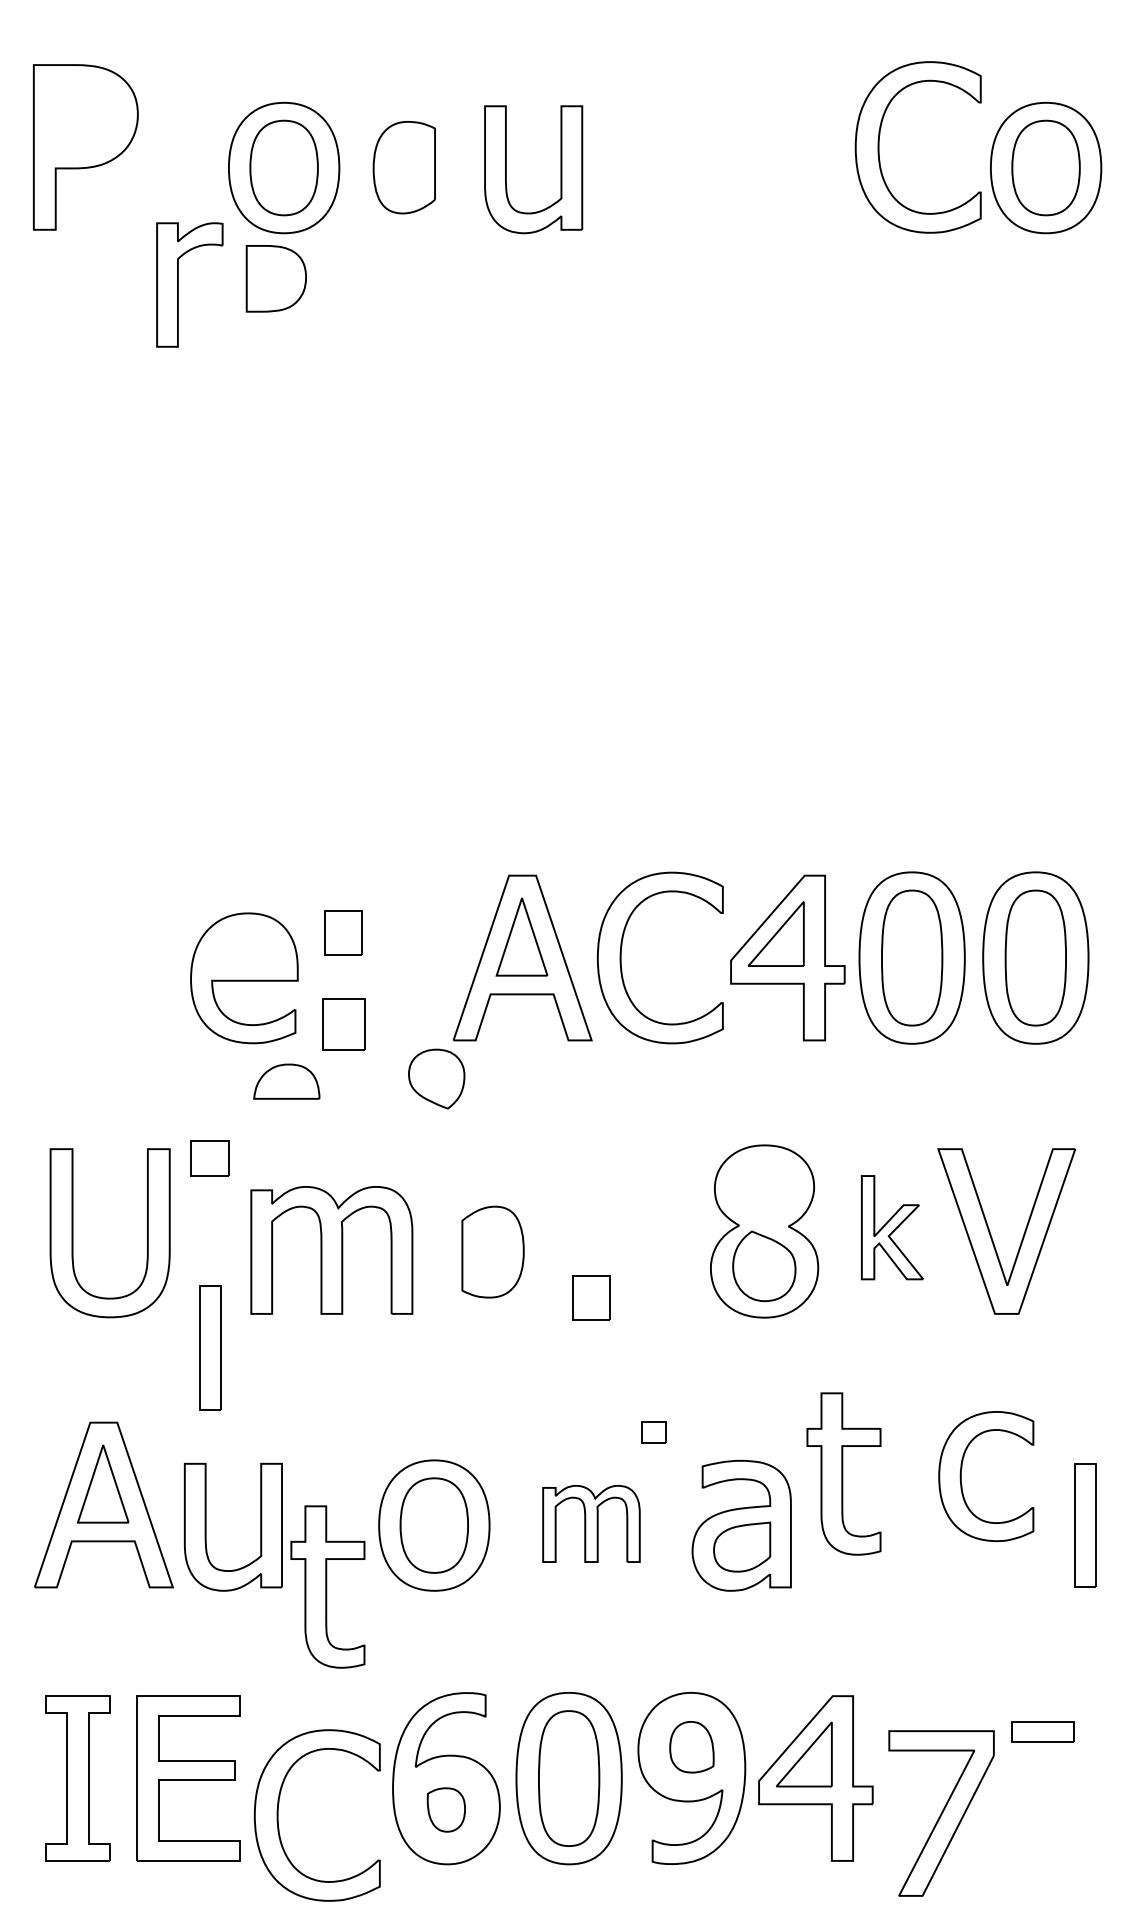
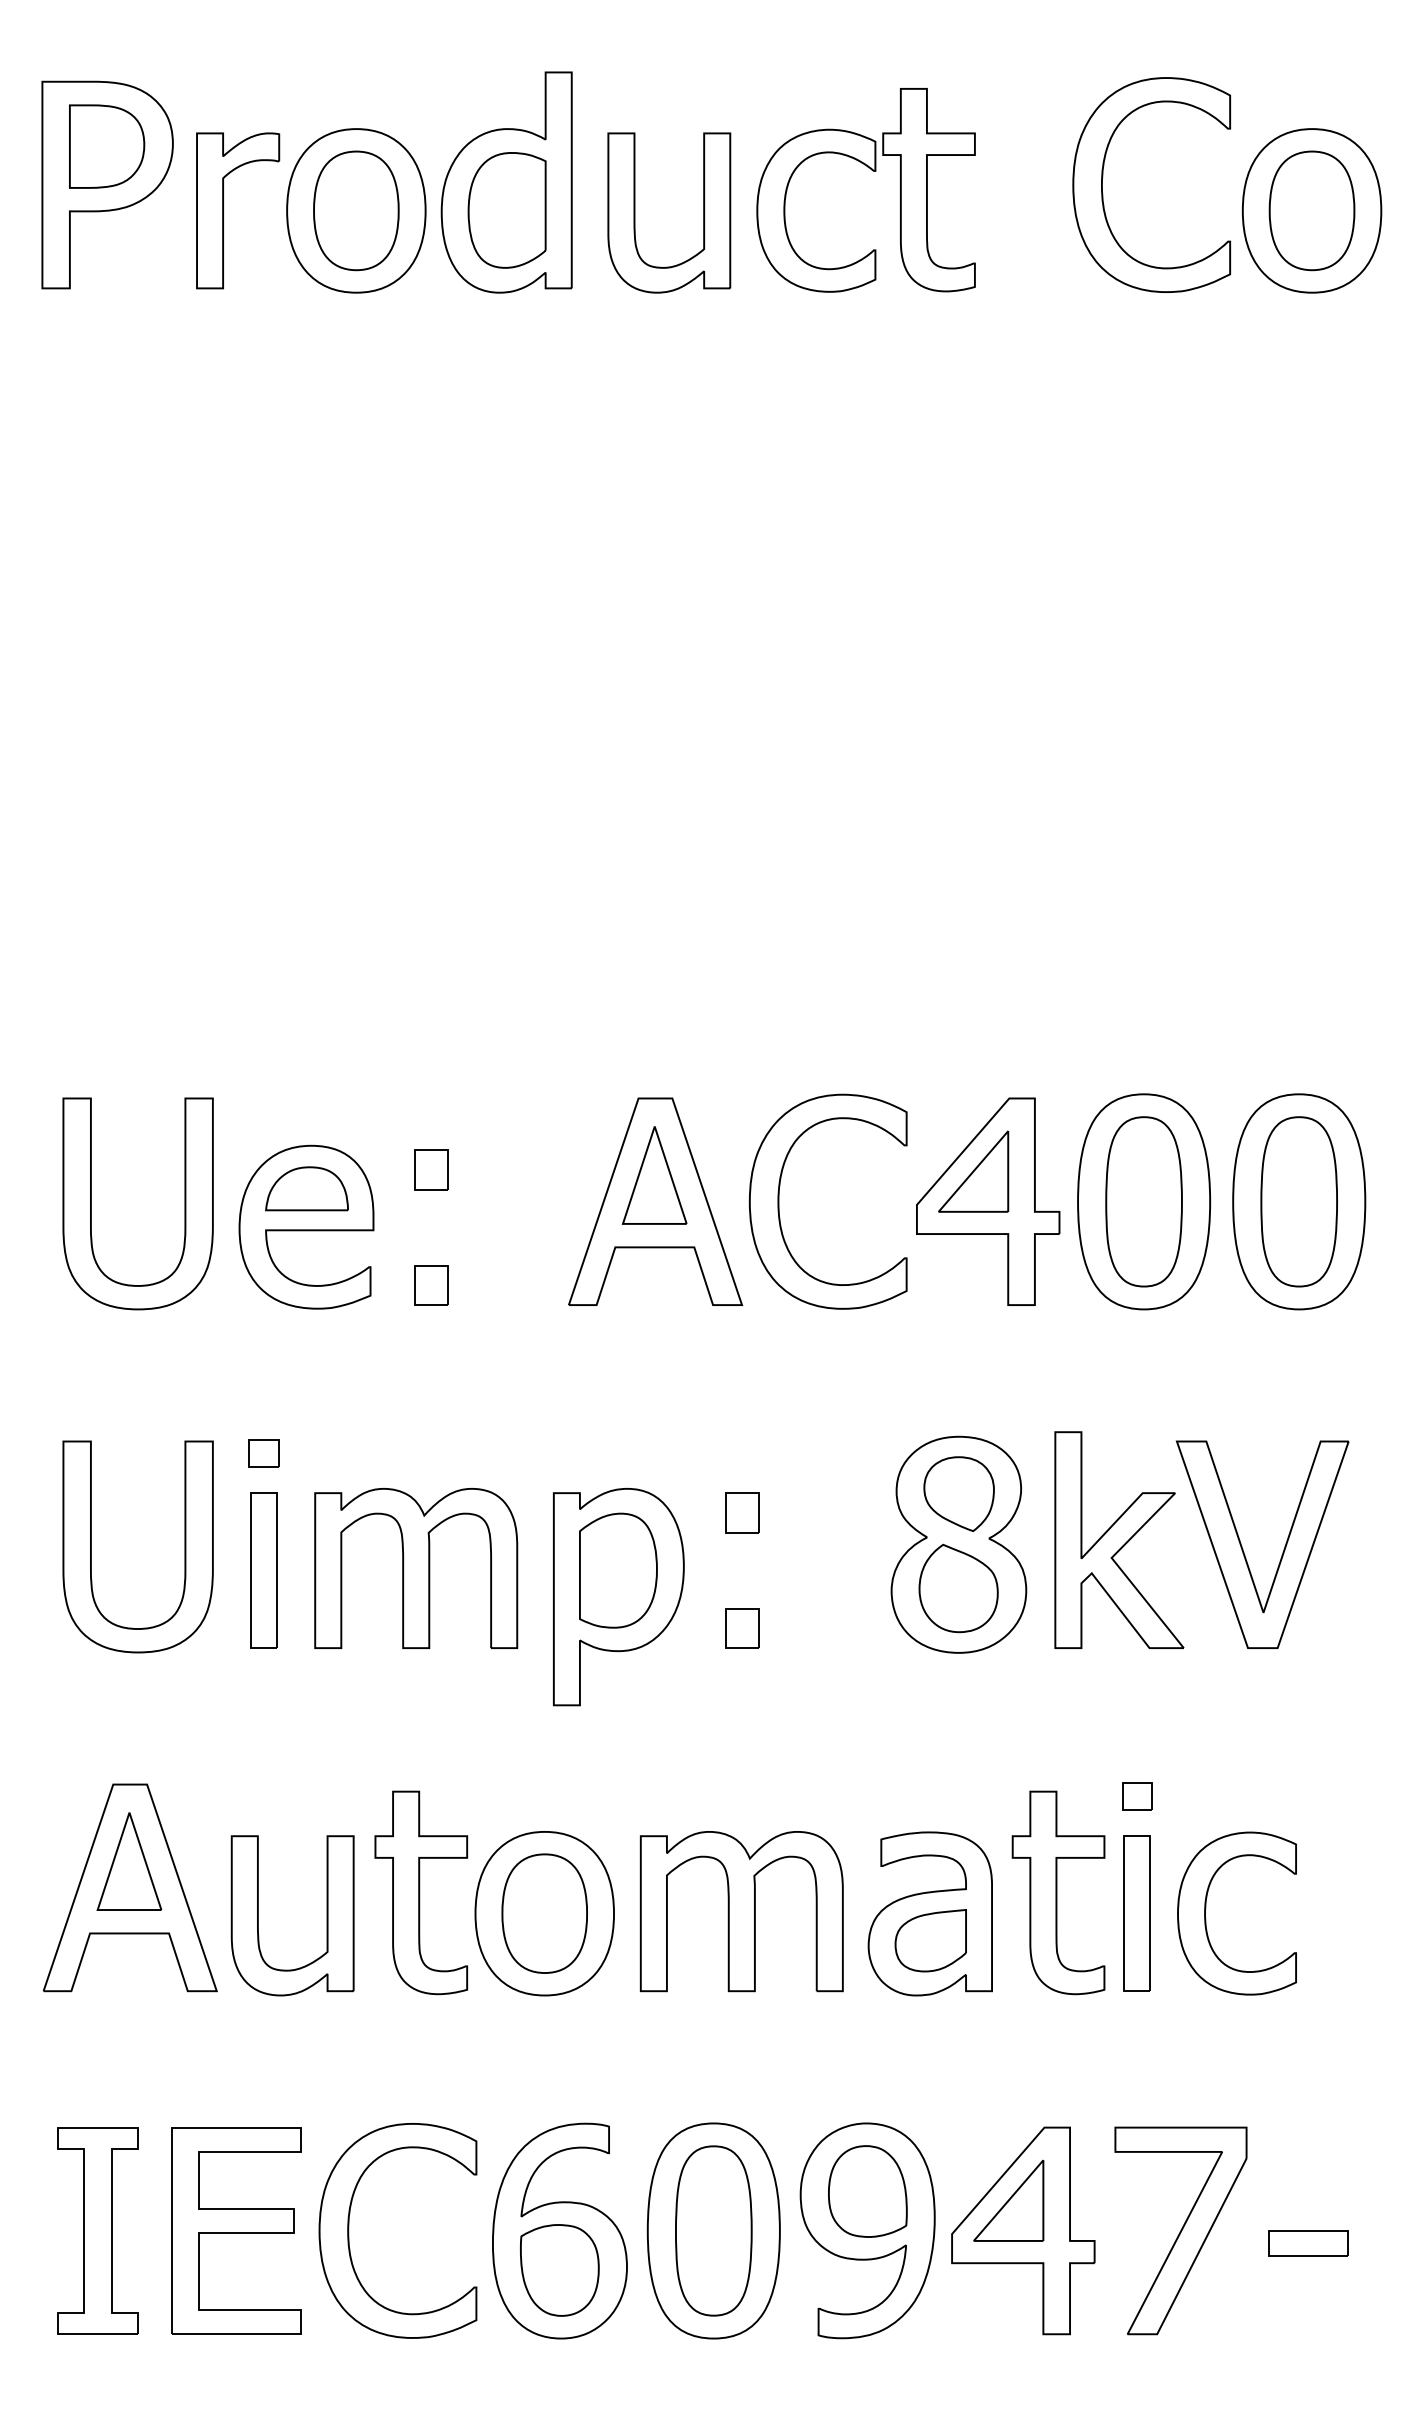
part: (697, 137) -> (874, 172), added
part: (403, 145) -> (506, 182), added
part: (275, 278) -> (105, 146), moved
part: (178, 284) -> (223, 210), moved
part: (343, 932) -> (430, 1169), size x0.71
part: (73, 959) -> (92, 1203), added
part: (343, 1024) -> (430, 1285), size x0.62
part: (436, 1078) -> (958, 1493), moved
part: (286, 1081) -> (306, 1188), moved
part: (210, 1158) -> (263, 1453), size x0.62
part: (591, 1205) -> (741, 1512), added
part: (892, 1227) -> (1119, 1539), size x1.67
part: (493, 1273) -> (618, 1597), added
part: (591, 1297) -> (741, 1627), size x0.71
part: (210, 1347) -> (263, 1569), moved
part: (653, 1432) -> (1136, 1796), moved
part: (843, 1473) -> (1057, 1892), moved
part: (961, 1476) -> (1205, 1913), moved
part: (591, 1523) -> (741, 1911), size x1.67
part: (1085, 1525) -> (1136, 1913), moved
part: (327, 1586) -> (420, 1892), moved
part: (1042, 1731) -> (1307, 2243), moved
part: (691, 1747) -> (867, 2192), size x1.43
part: (446, 1809) -> (560, 2269), size x1.67
part: (941, 1813) -> (1180, 2230), moved
part: (278, 1815) -> (349, 2230), moved

